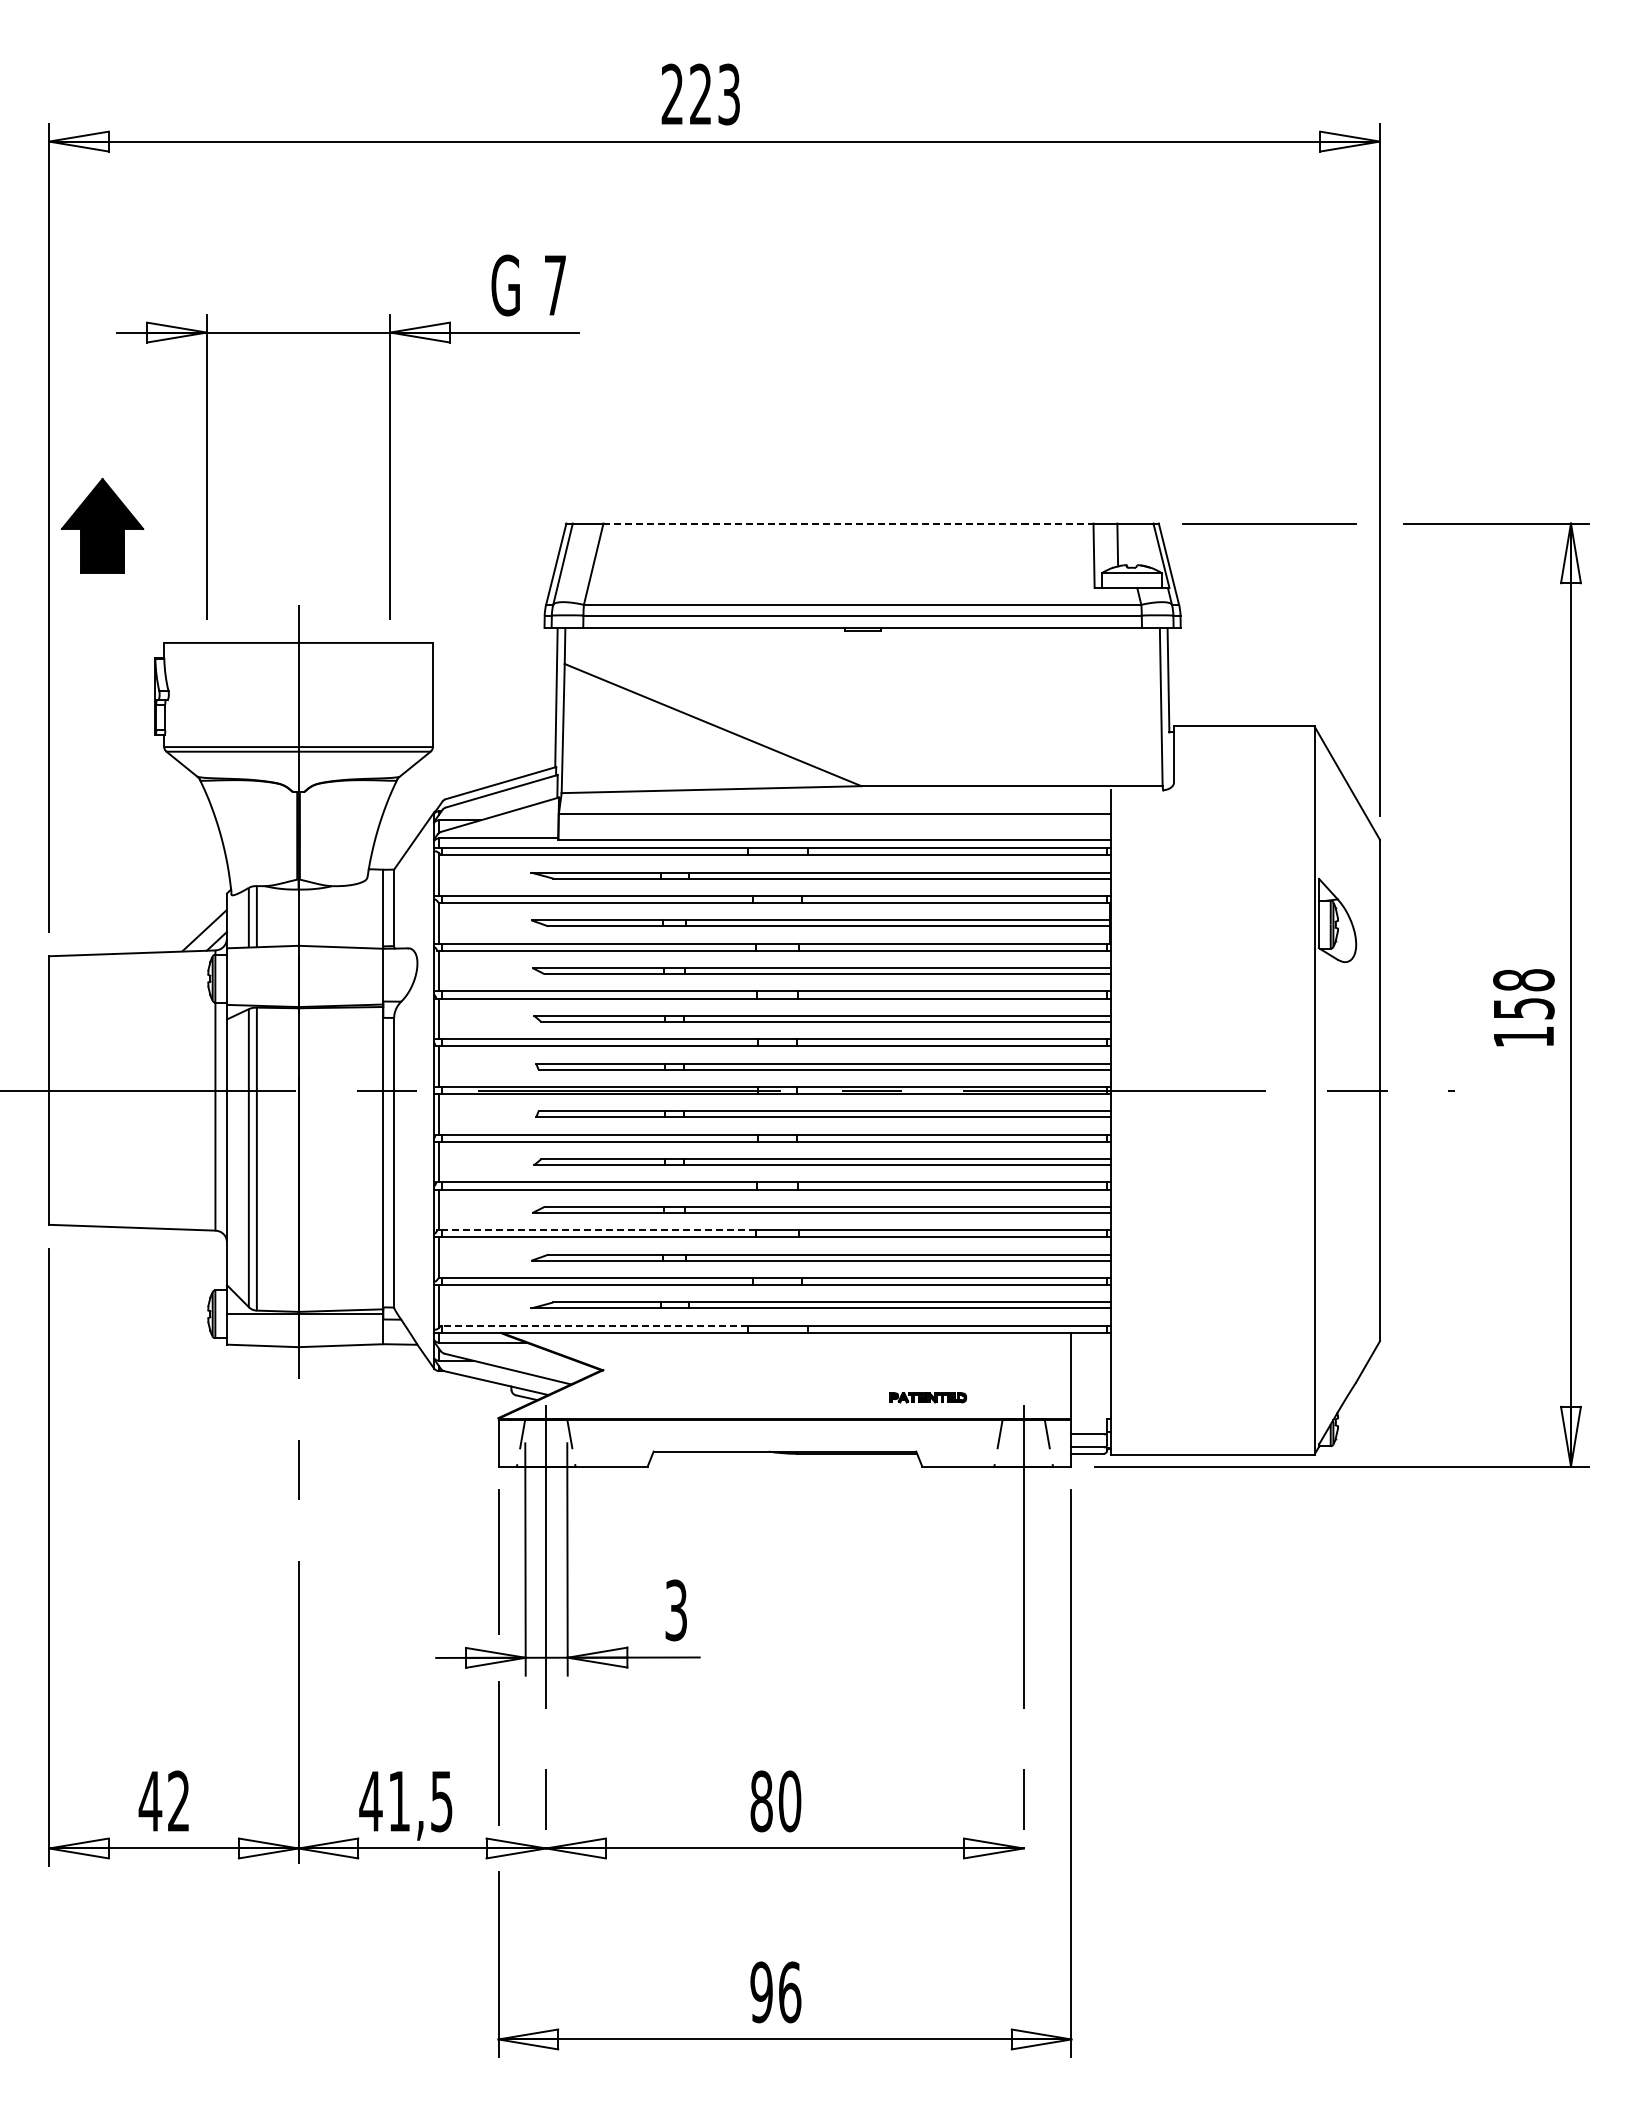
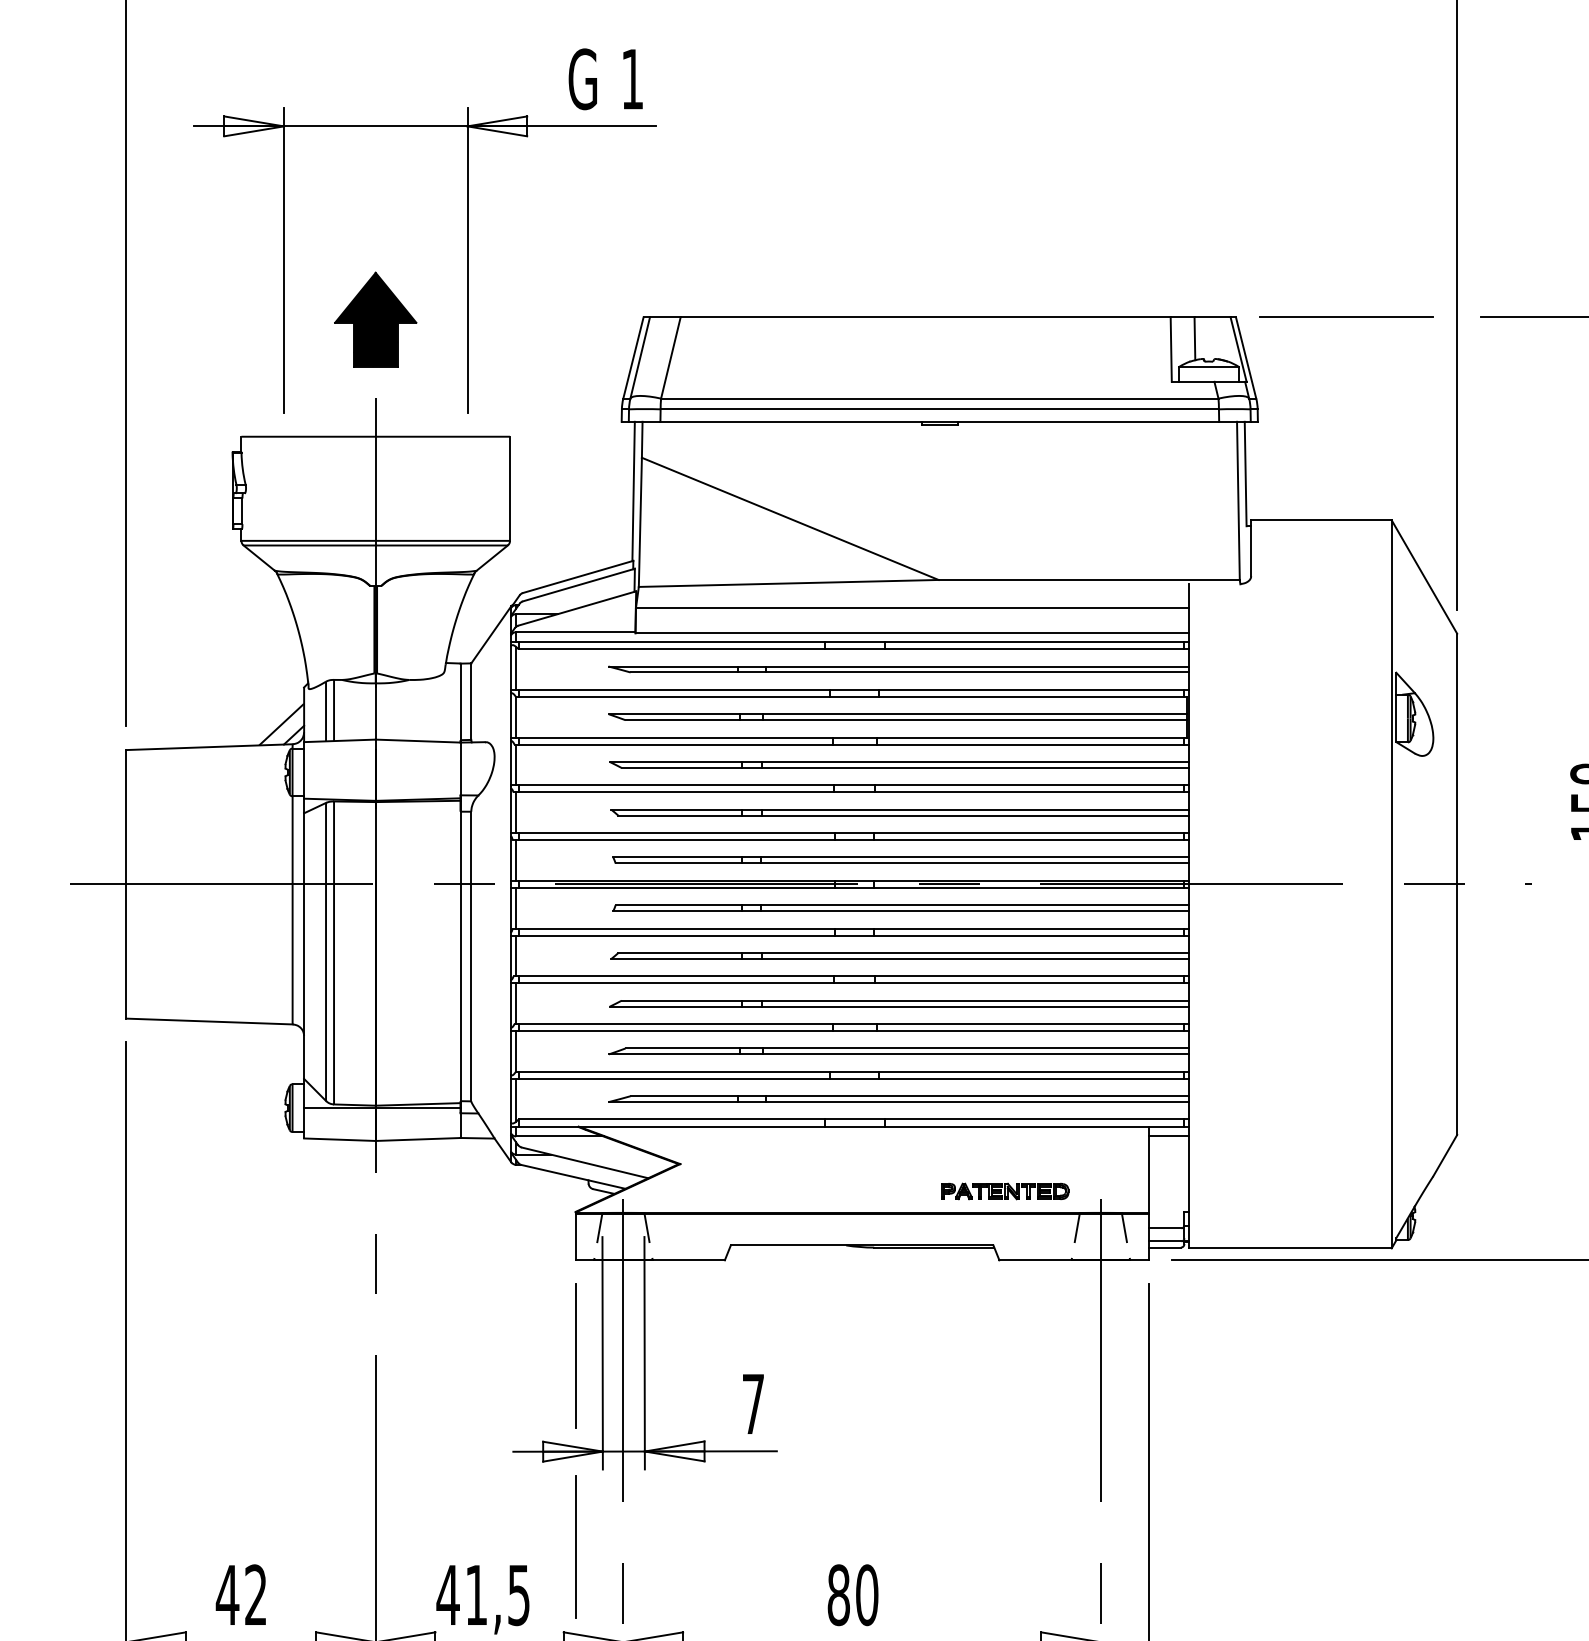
text: (555, 285) -> (632, 79), 7 -> 1
line: (849, 523) -> (926, 317), dashed -> solid
part: (102, 525) -> (375, 319), moved
line: (598, 1230) -> (675, 1024), dashed -> solid
line: (595, 1325) -> (672, 1119), dashed -> solid
line: (1091, 1342) -> (1168, 1136), added
part: (928, 1397) -> (1005, 1191), size x1.67
text: (675, 1610) -> (752, 1404), 3 -> 7

